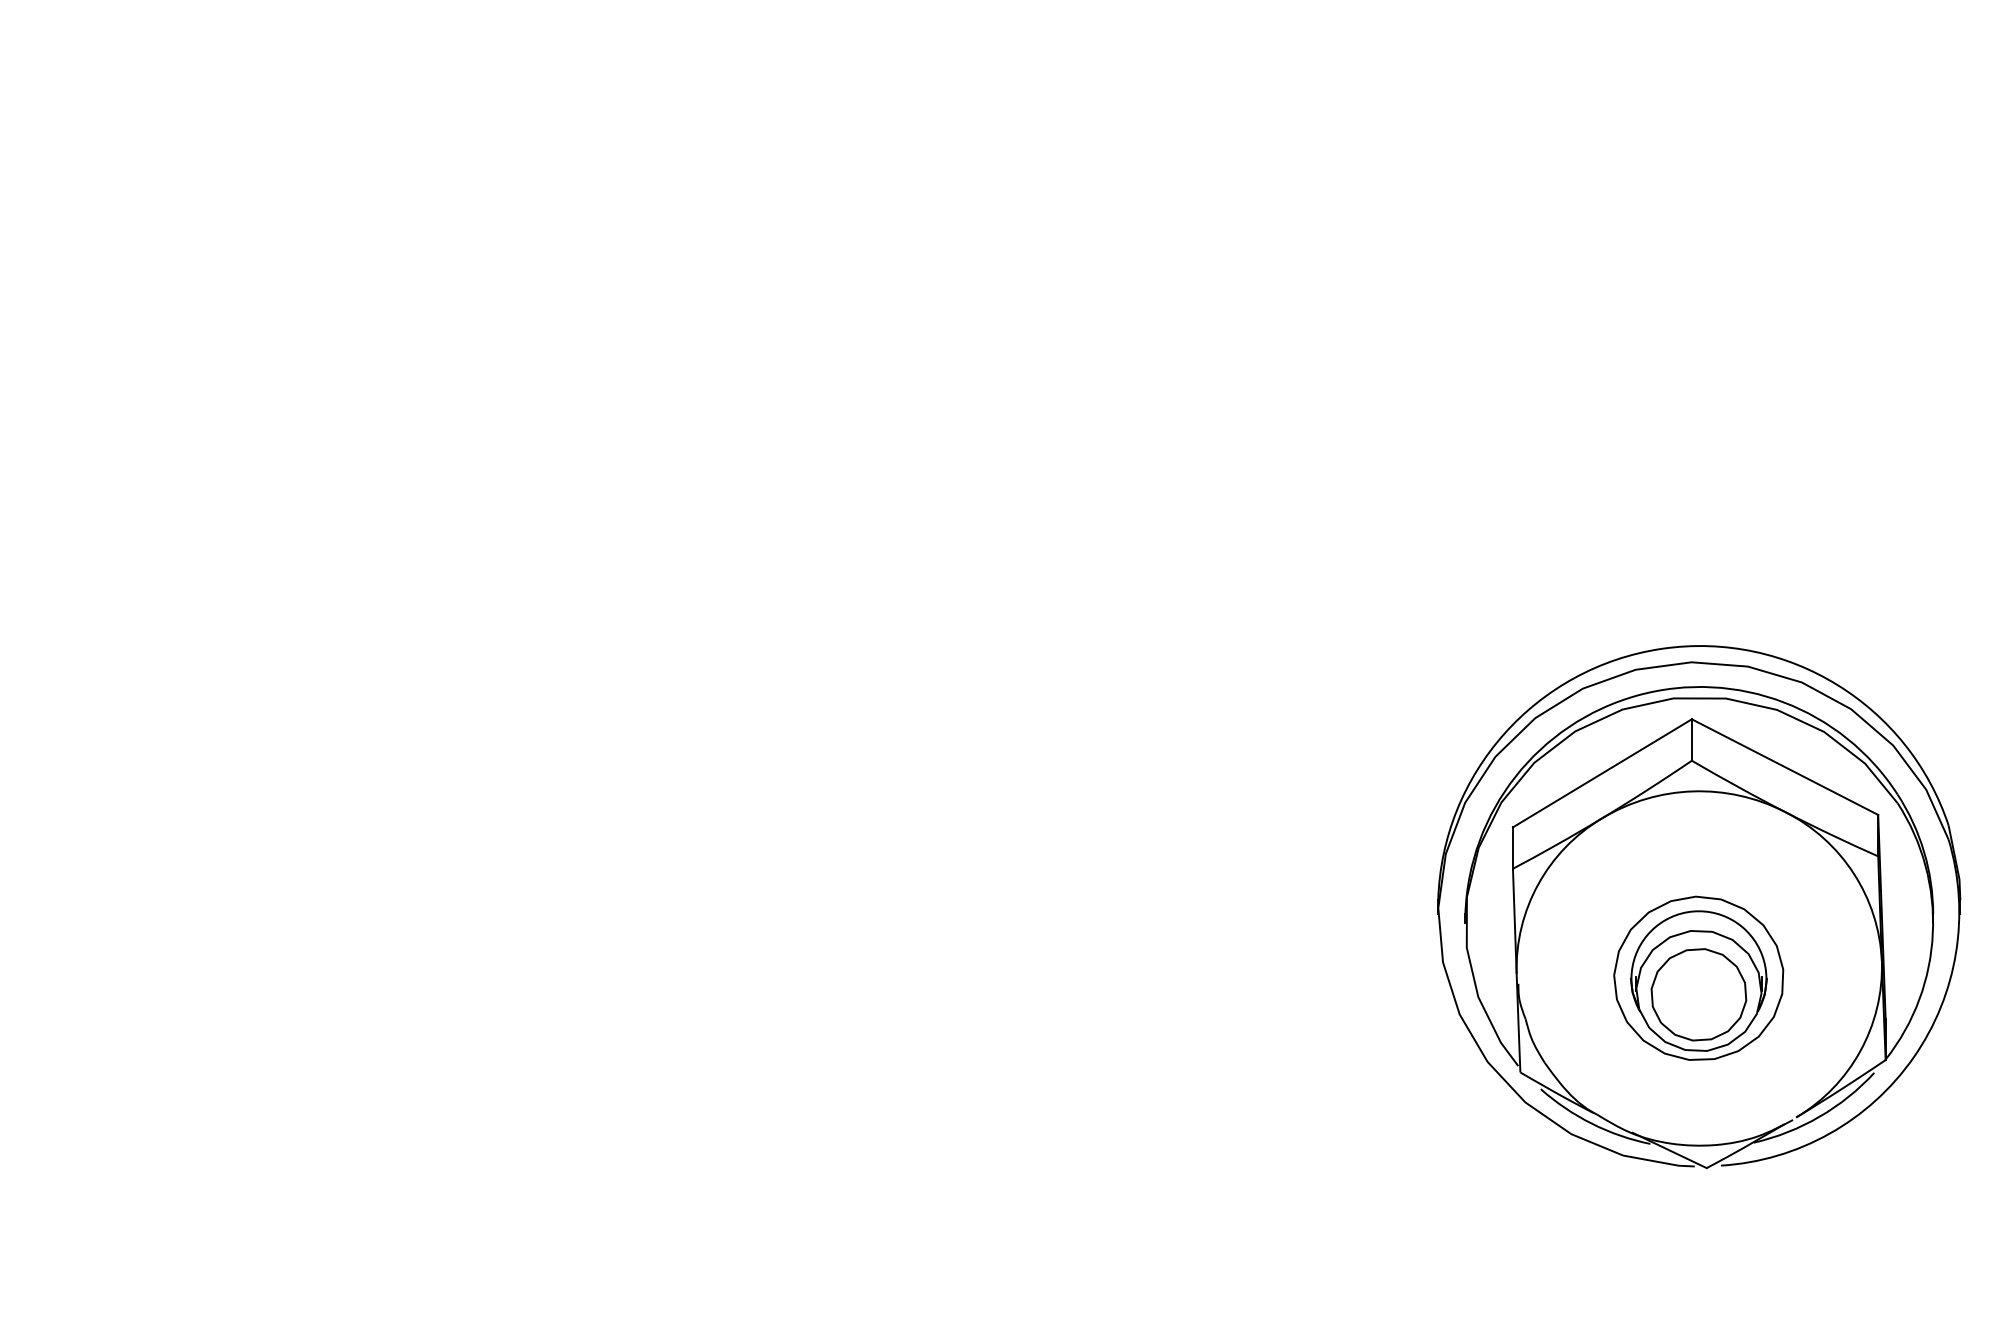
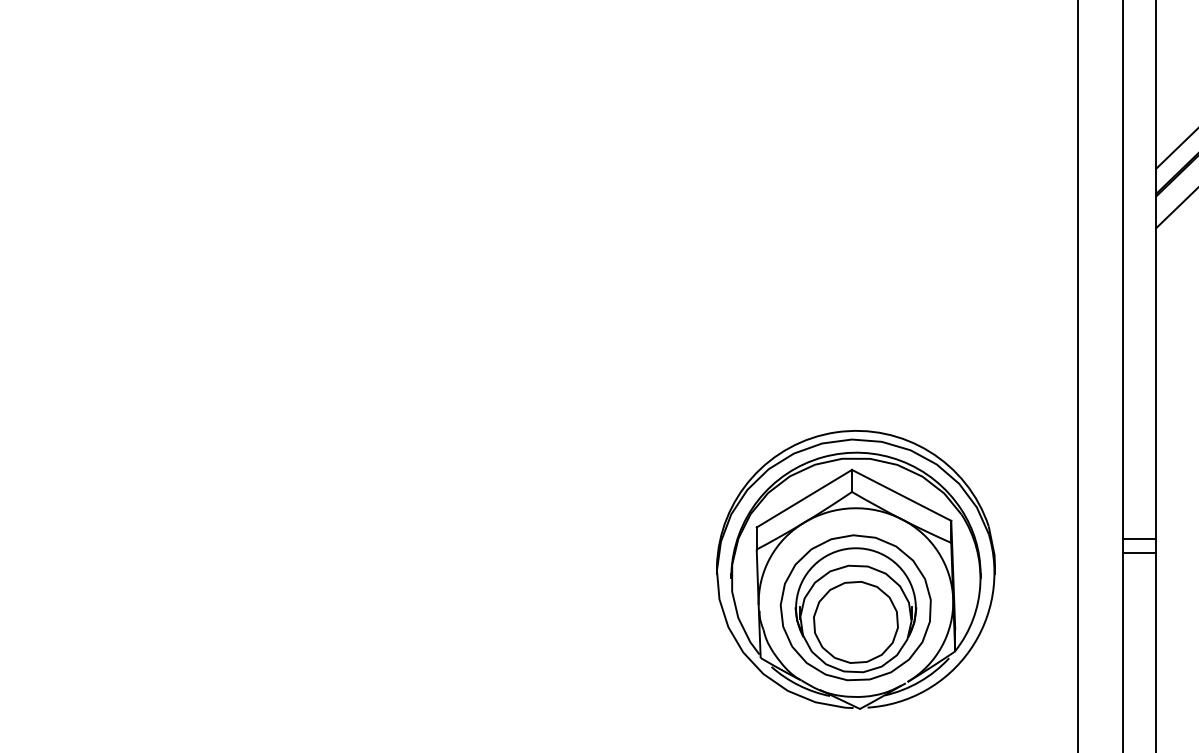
part: (1698, 977) -> (855, 607), size x1.67

